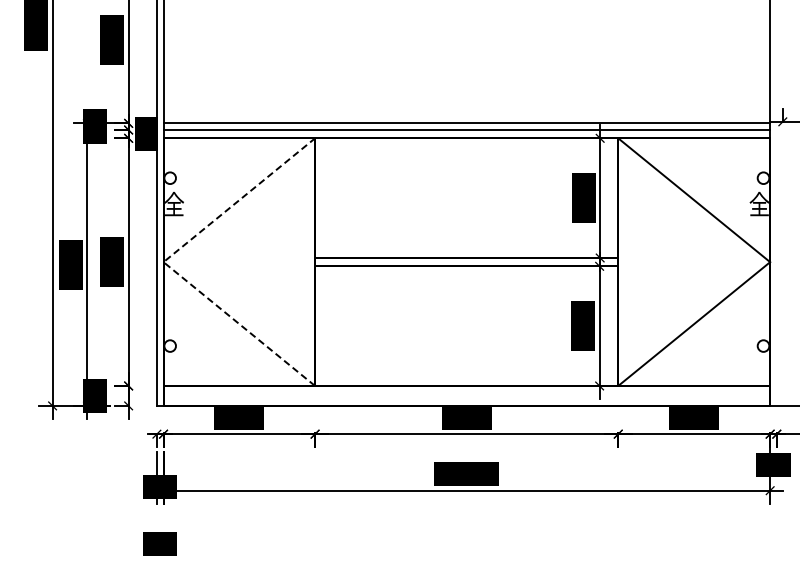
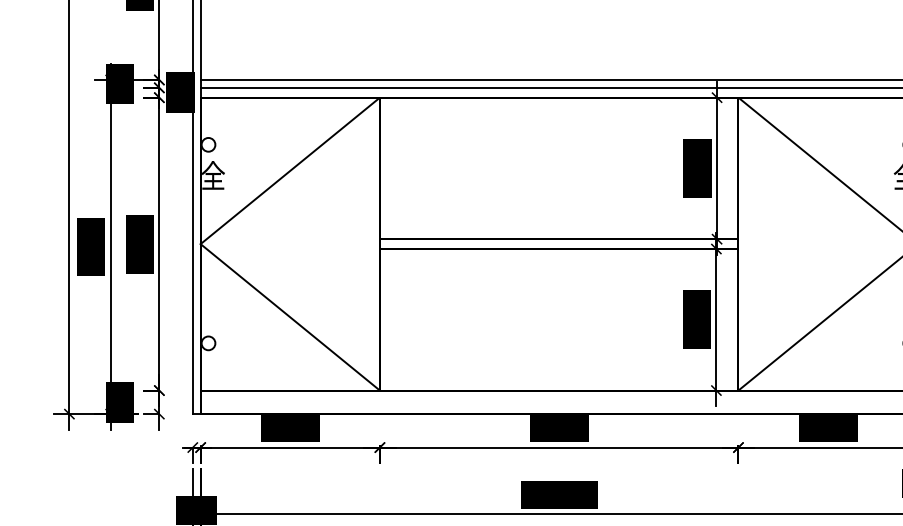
line: (163, 262) -> (200, 244), dashed -> solid

